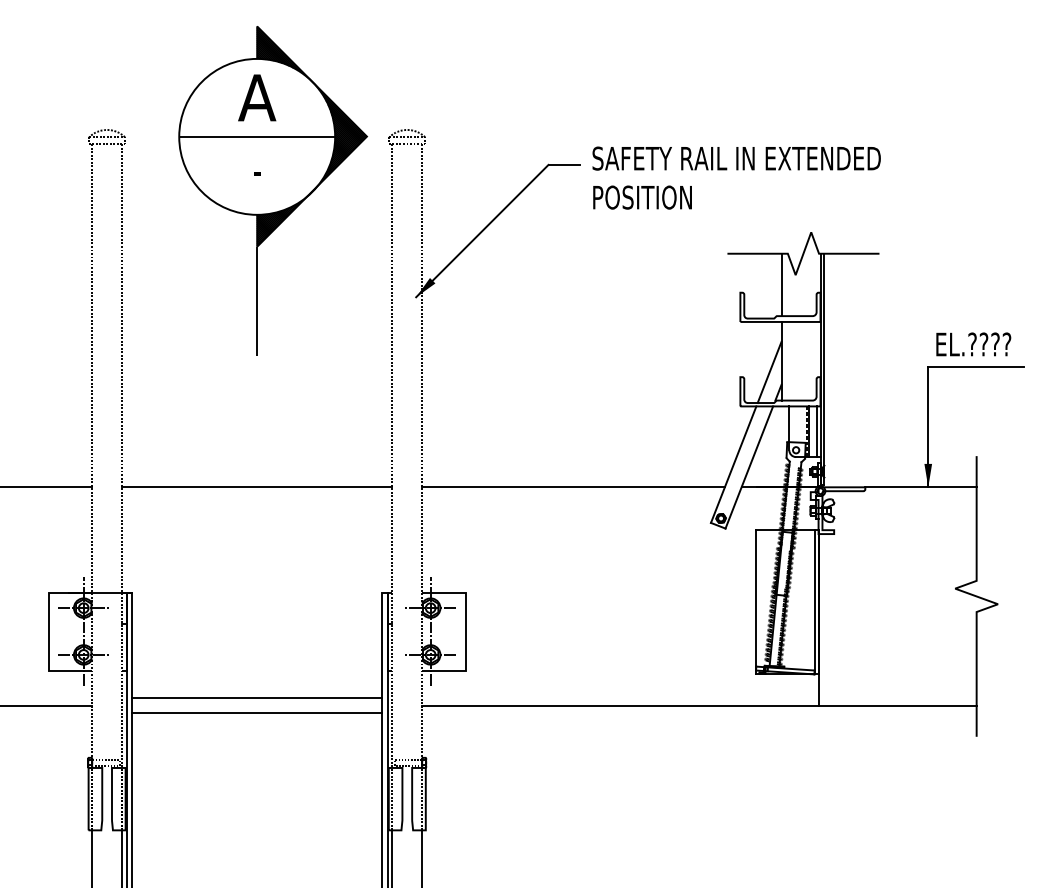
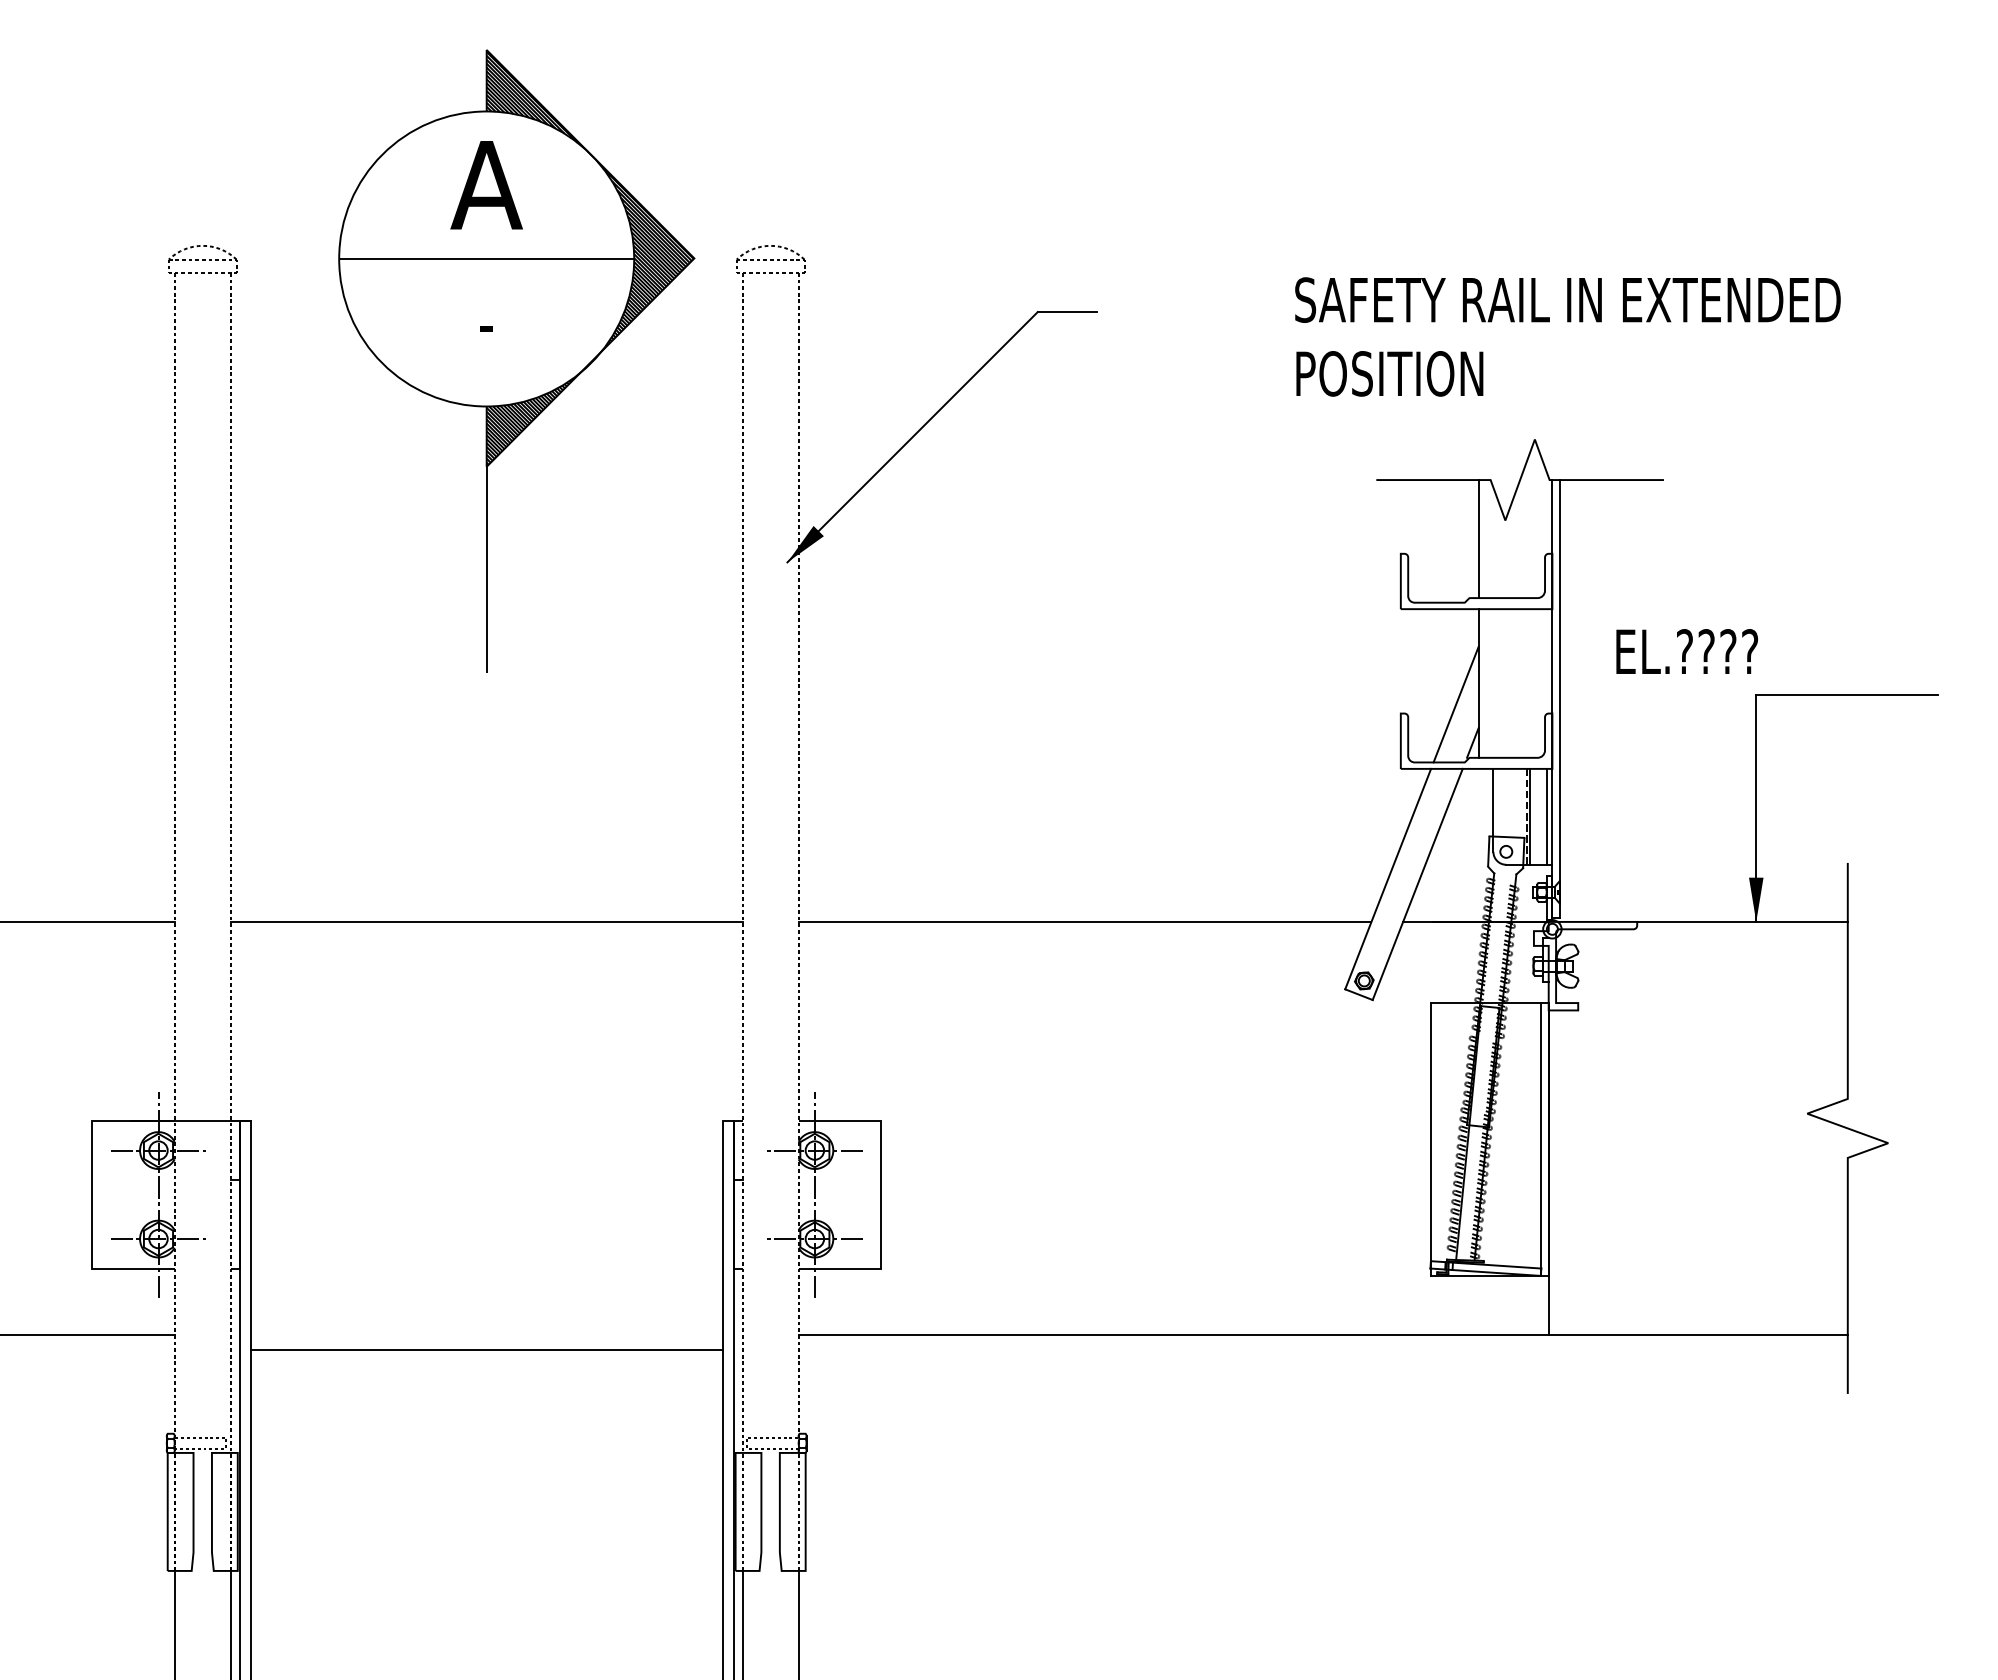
text: (736, 177) -> (1567, 335), moved
text: (973, 344) -> (1686, 651), moved
line: (256, 697) -> (485, 1319), removed

